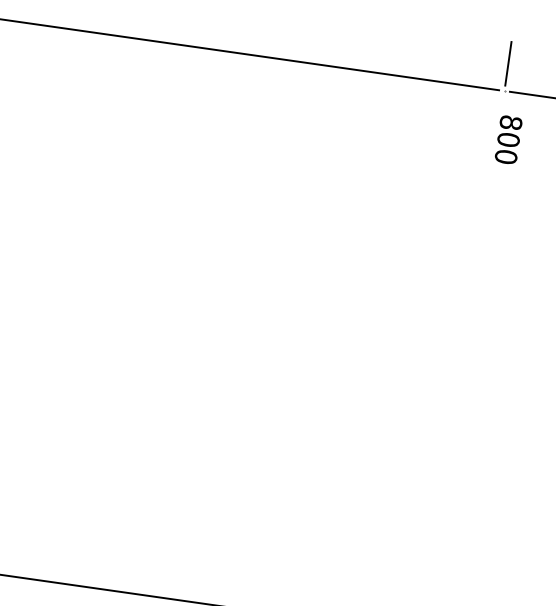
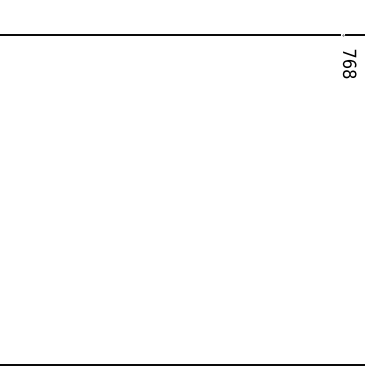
line: (509, 63) -> (343, 18), removed
text: (508, 139) -> (349, 63), 800 -> 768

